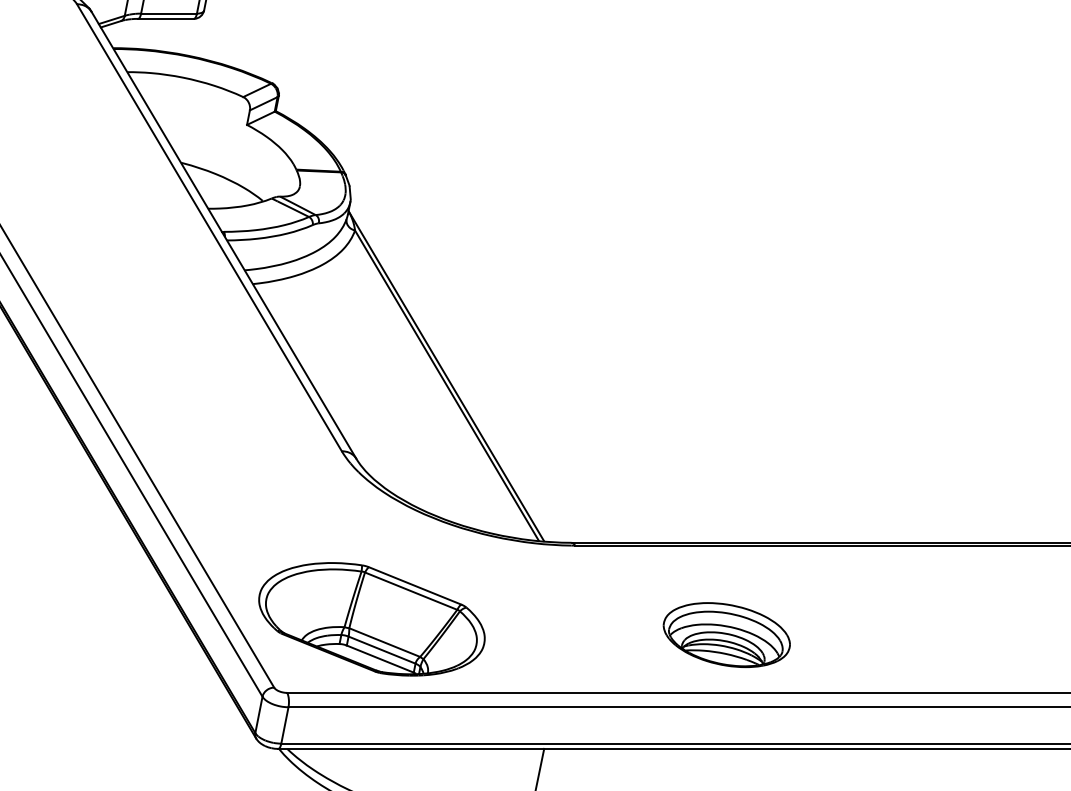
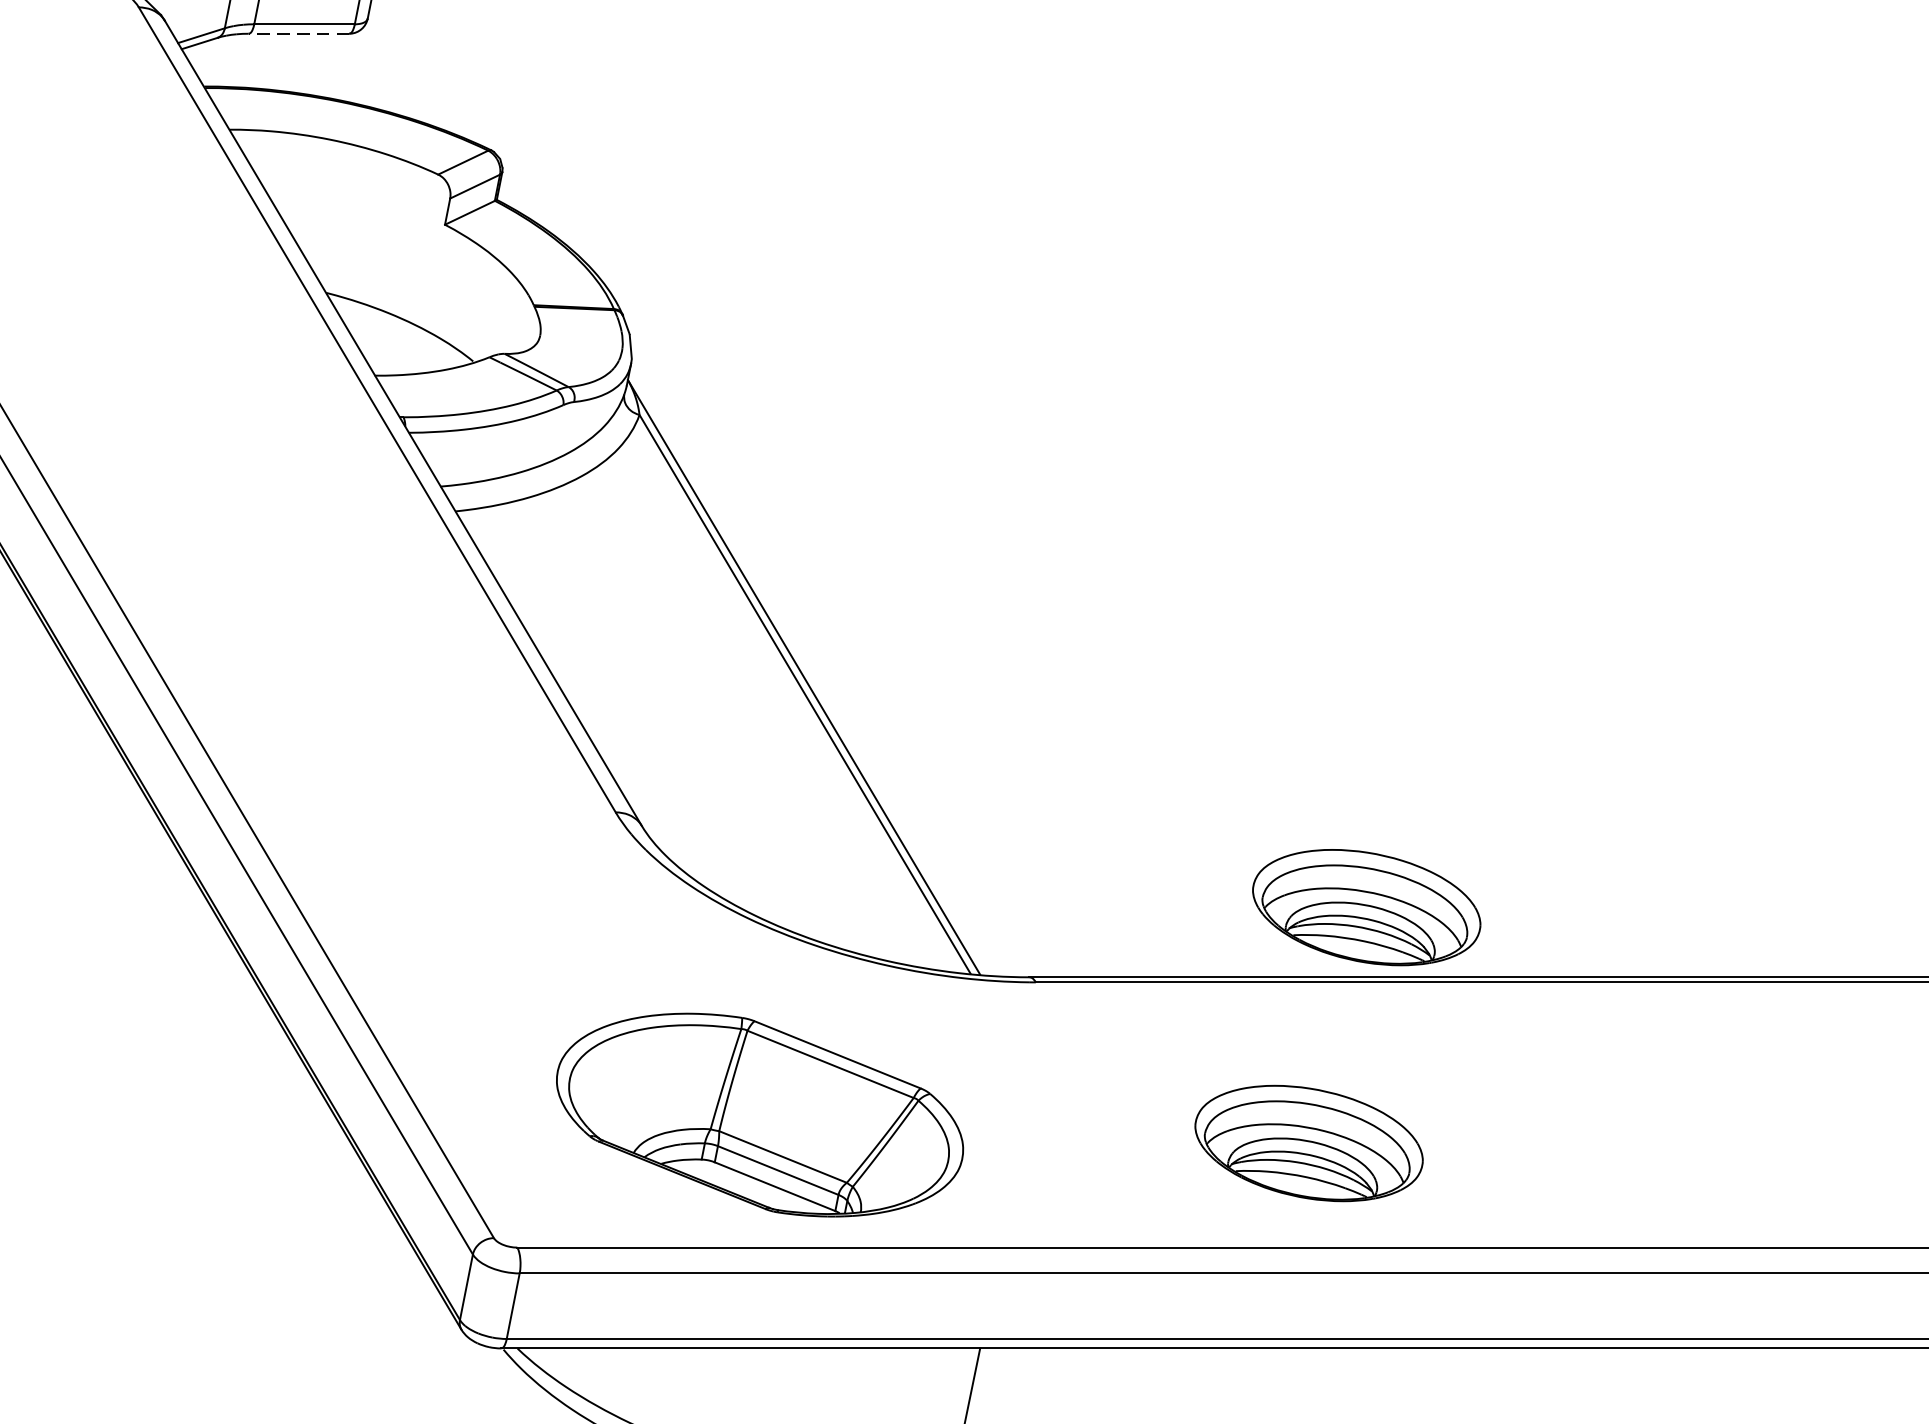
line: (165, 18) -> (298, 33), solid -> dashed
part: (758, 503) -> (1366, 906), added
part: (371, 619) -> (759, 1115), moved

